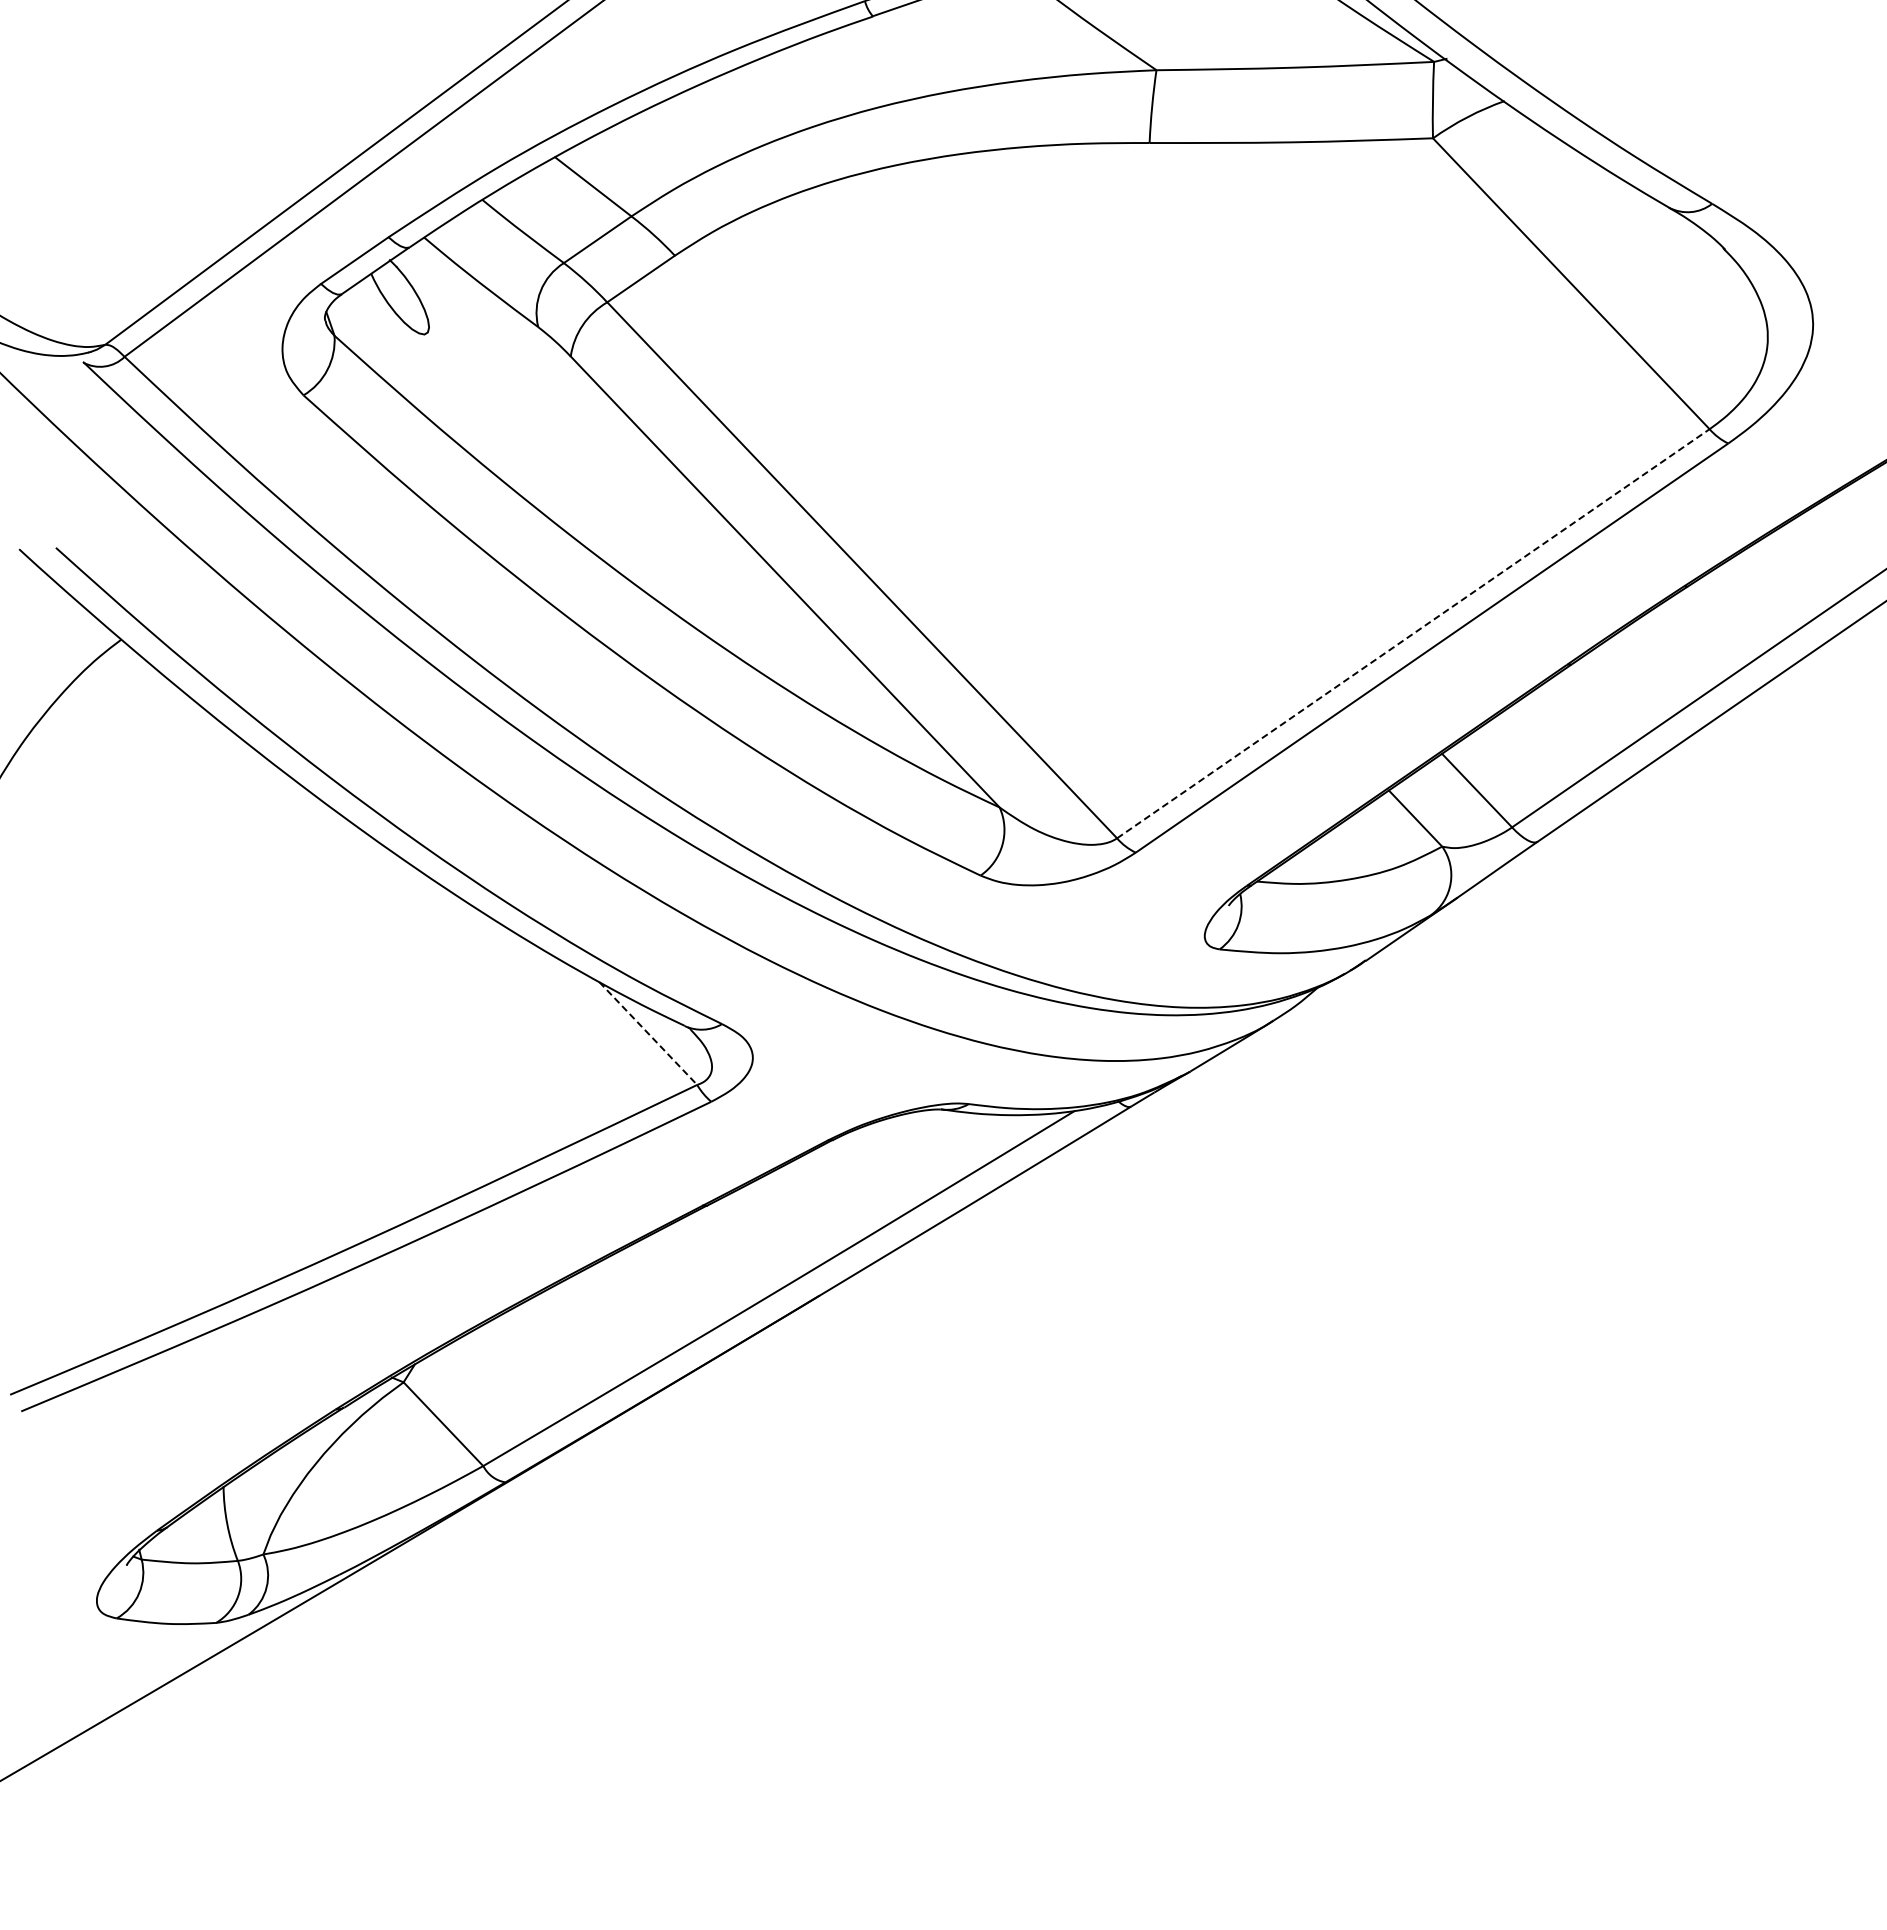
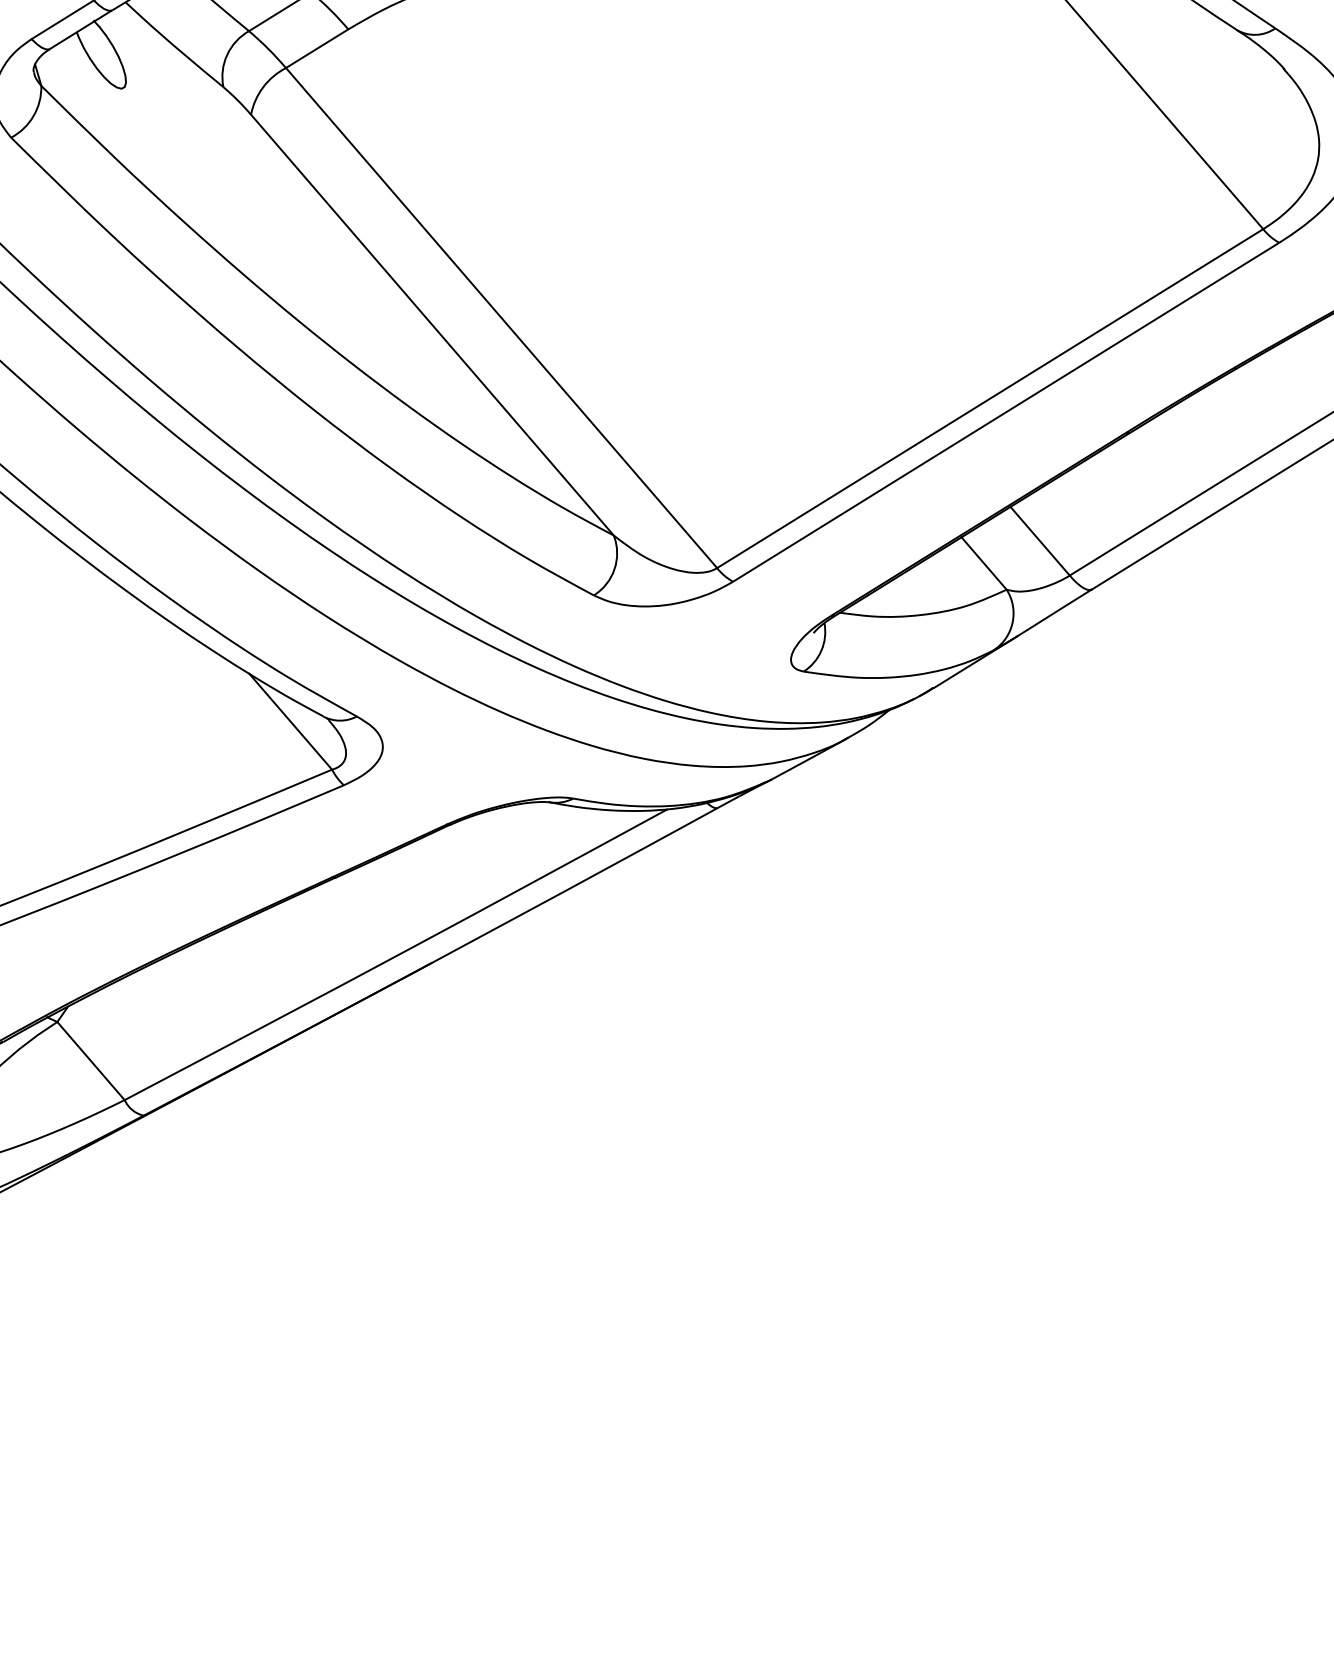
line: (1413, 633) -> (990, 398), dashed -> solid
line: (648, 1033) -> (290, 721), dashed -> solid

